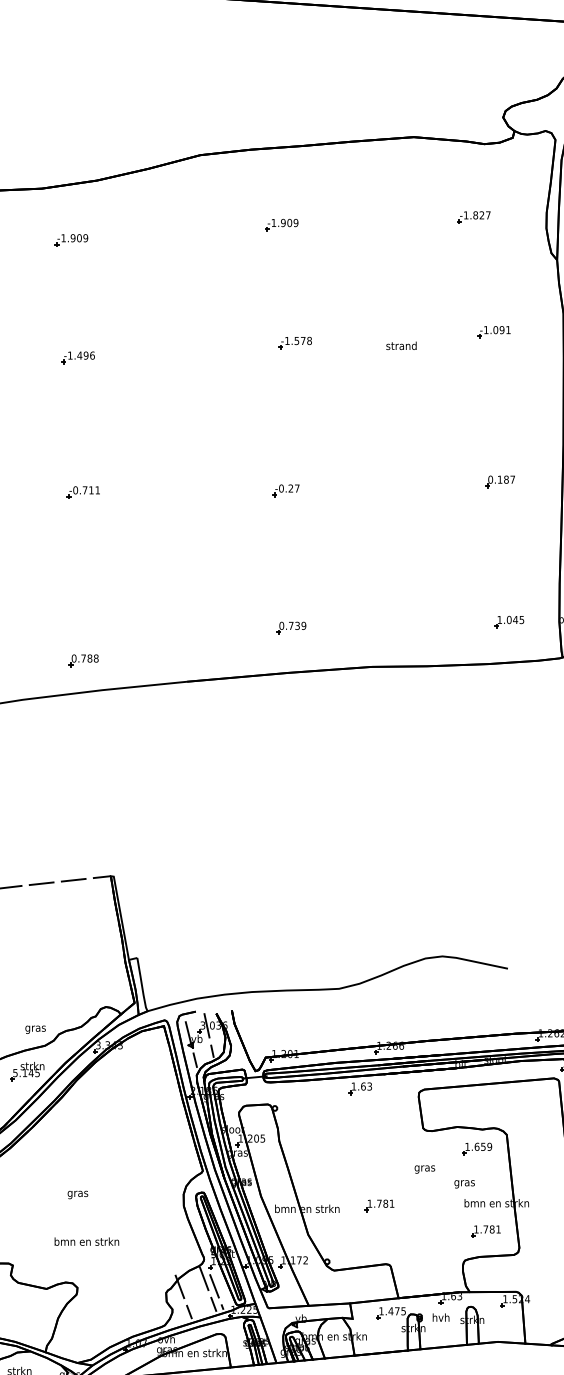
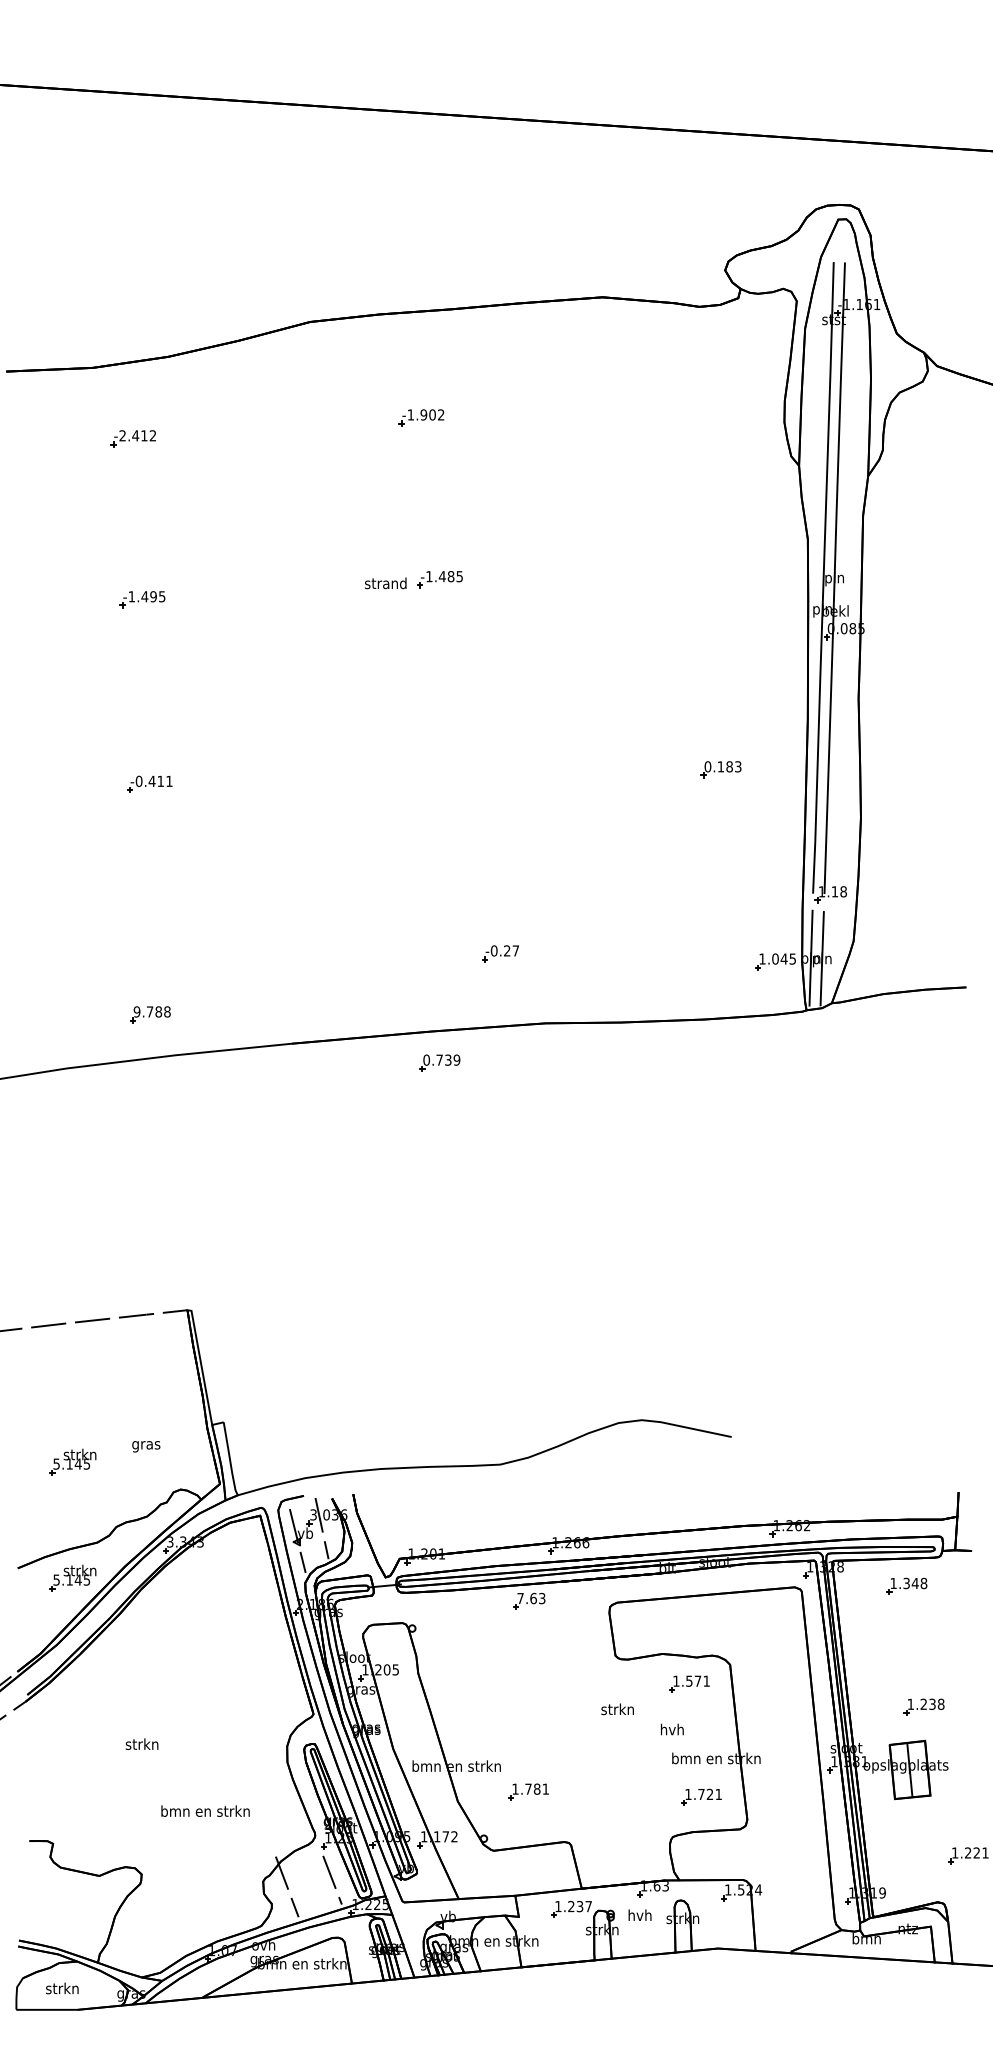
part: (473, 216) -> (684, 406), removed
text: (295, 222) -> (440, 414), -1.909 -> -1.902
text: (74, 237) -> (137, 435), -1.909 -> -2.412
part: (493, 332) -> (712, 564), removed
text: (302, 340) -> (450, 576), -1.578 -> -1.485
text: (401, 345) -> (385, 583), moved
text: (92, 355) -> (162, 596), -1.496 -> -1.495
text: (512, 479) -> (738, 766), 0.187 -> 0.183
text: (84, 489) -> (151, 780), -0.711 -> -0.411
part: (286, 490) -> (500, 953), moved
part: (509, 621) -> (775, 961), moved
part: (291, 627) -> (439, 1062), moved
text: (73, 658) -> (136, 1011), 0.788 -> 9.788
part: (27, 986) -> (72, 1461), added
text: (35, 1029) -> (146, 1446), moved
text: (353, 1086) -> (520, 1598), 1.63 -> 7.63
text: (483, 1146) -> (698, 1680), 1.659 -> 1.571
text: (424, 1168) -> (617, 1710), gras -> strkn
text: (464, 1182) -> (672, 1730), gras -> hvh
text: (77, 1193) -> (141, 1745), gras -> strkn
part: (379, 1205) -> (528, 1791), moved
text: (491, 1229) -> (709, 1794), 1.781 -> 1.721
text: (86, 1241) -> (205, 1810), moved
line: (207, 1289) -> (320, 1876), removed
text: (396, 1311) -> (579, 1906), 1.475 -> 1.237

